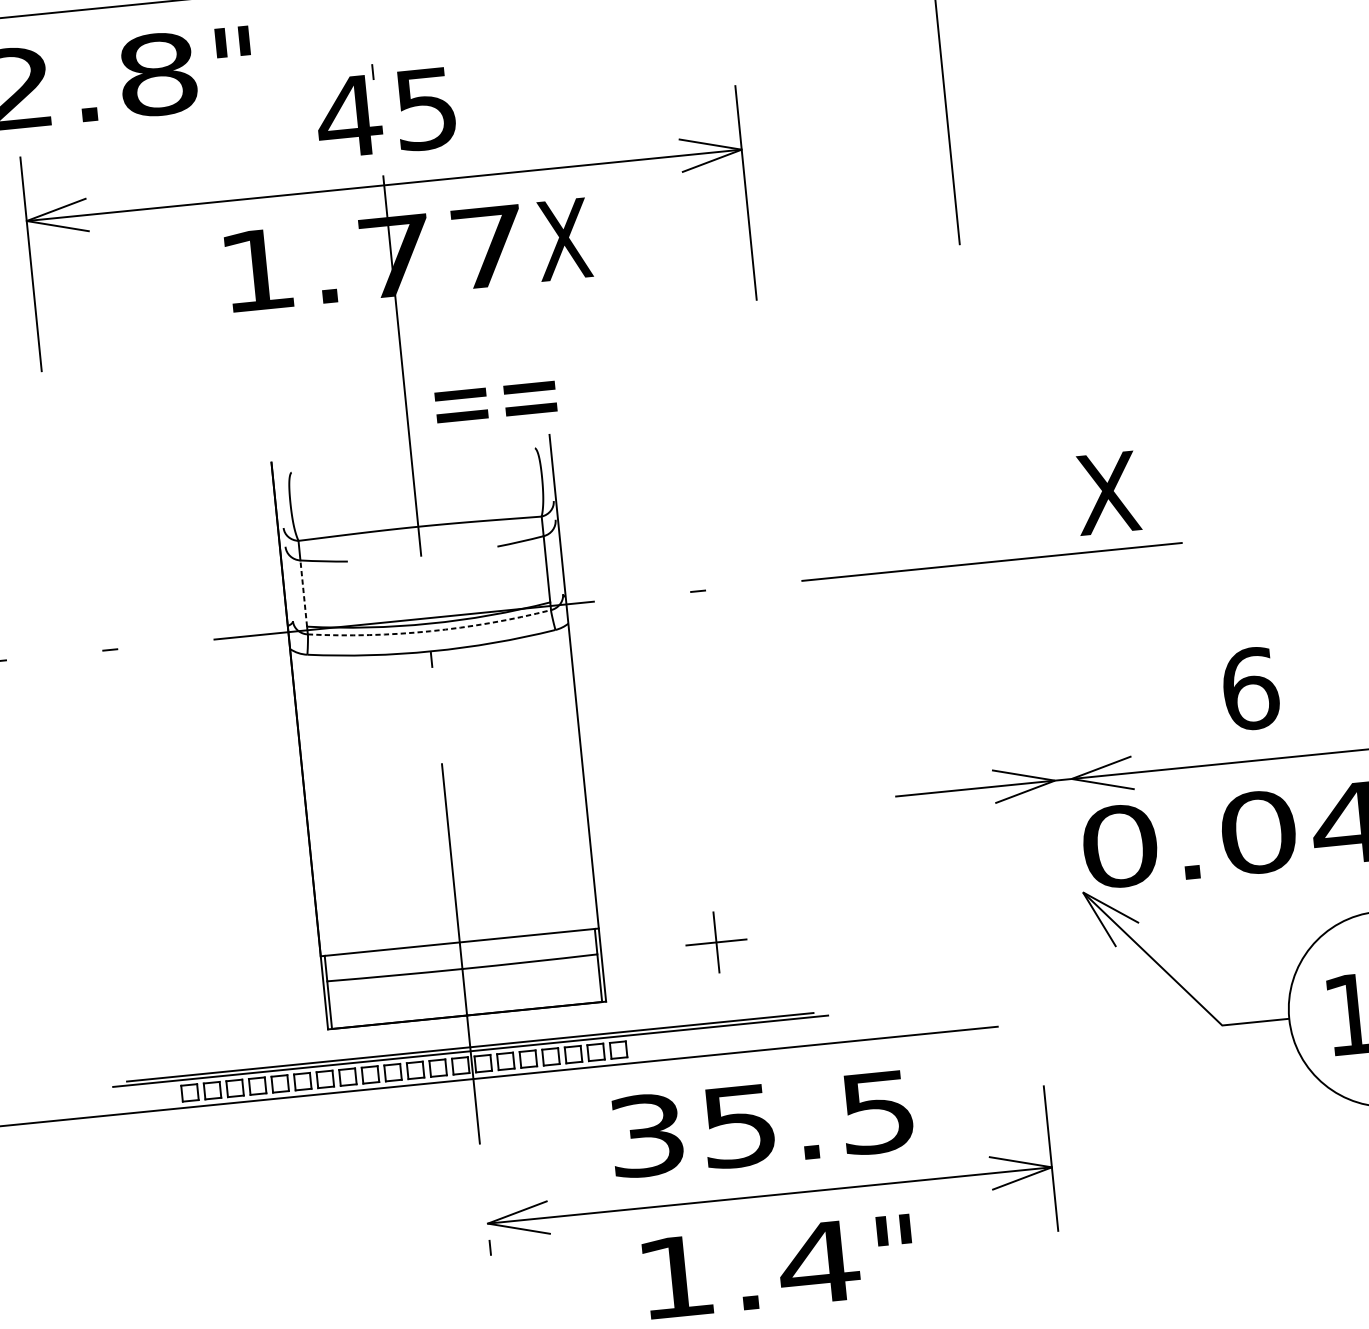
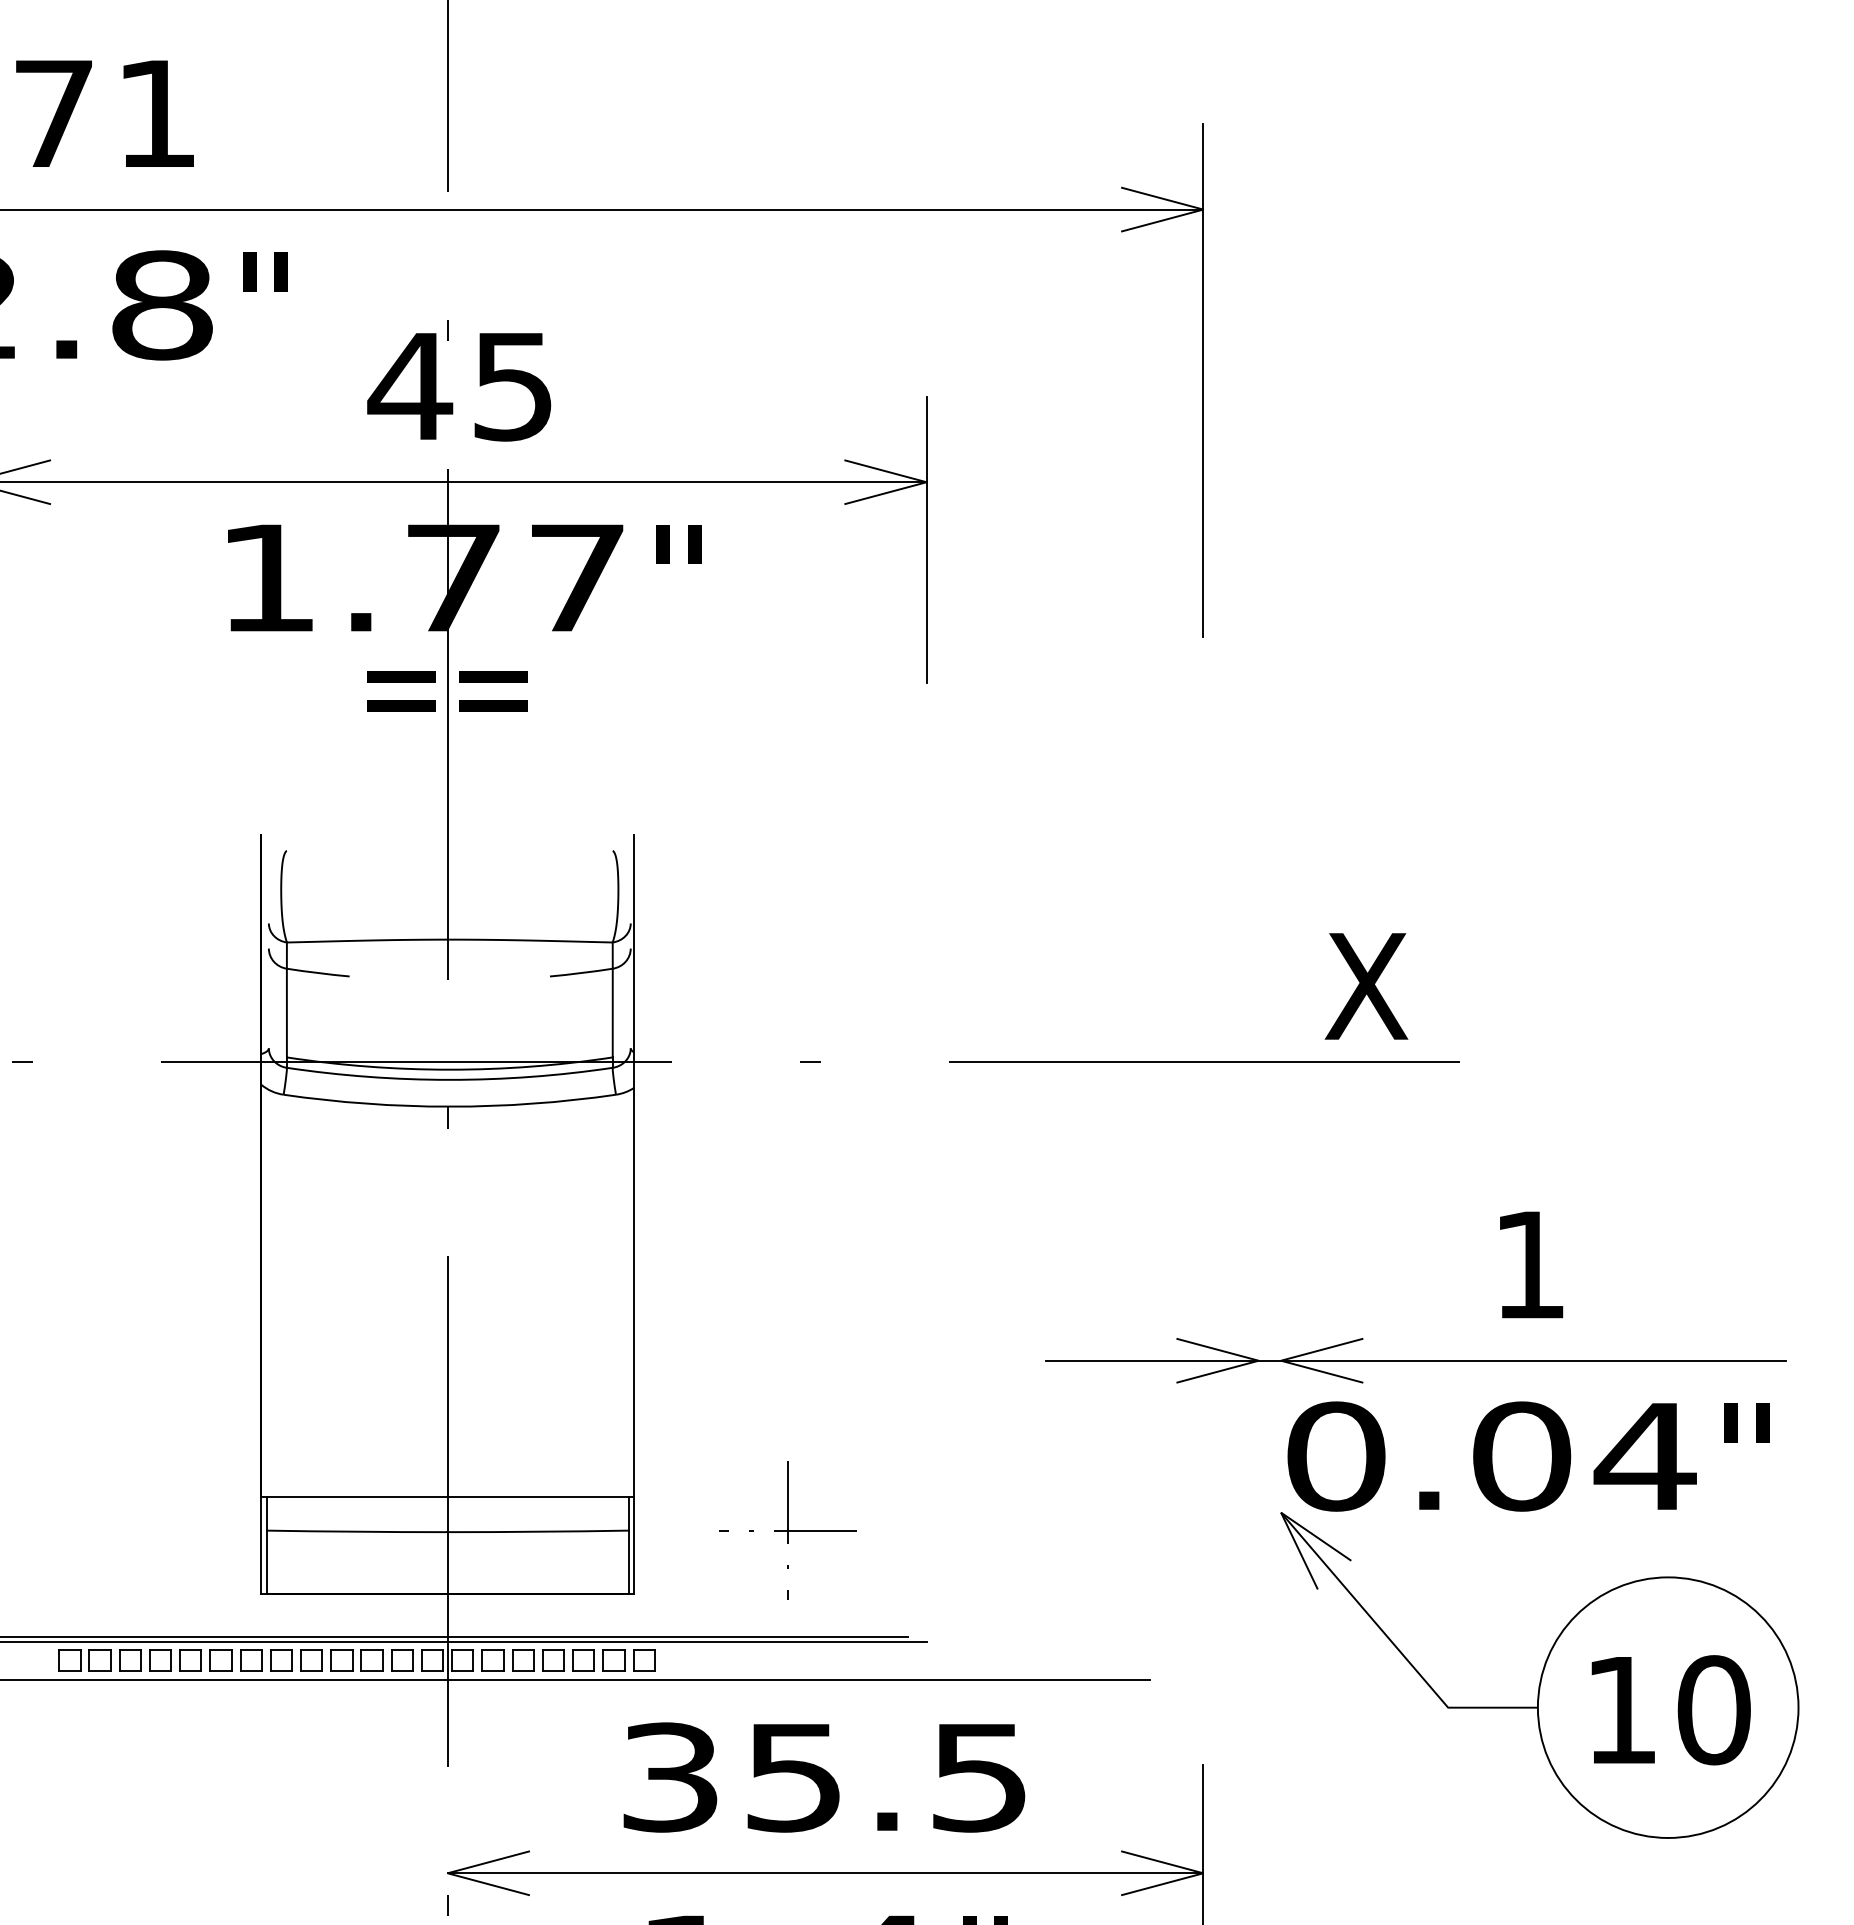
text: (563, 239) -> (678, 577), X -> "
text: (496, 402) -> (447, 691), moved
line: (303, 593) -> (286, 1012), dashed -> solid
arc: (430, 631) -> (449, 1079), dashed -> solid
text: (1250, 688) -> (1530, 1264), 6 -> 1
part: (715, 942) -> (787, 1530), size x1.67

